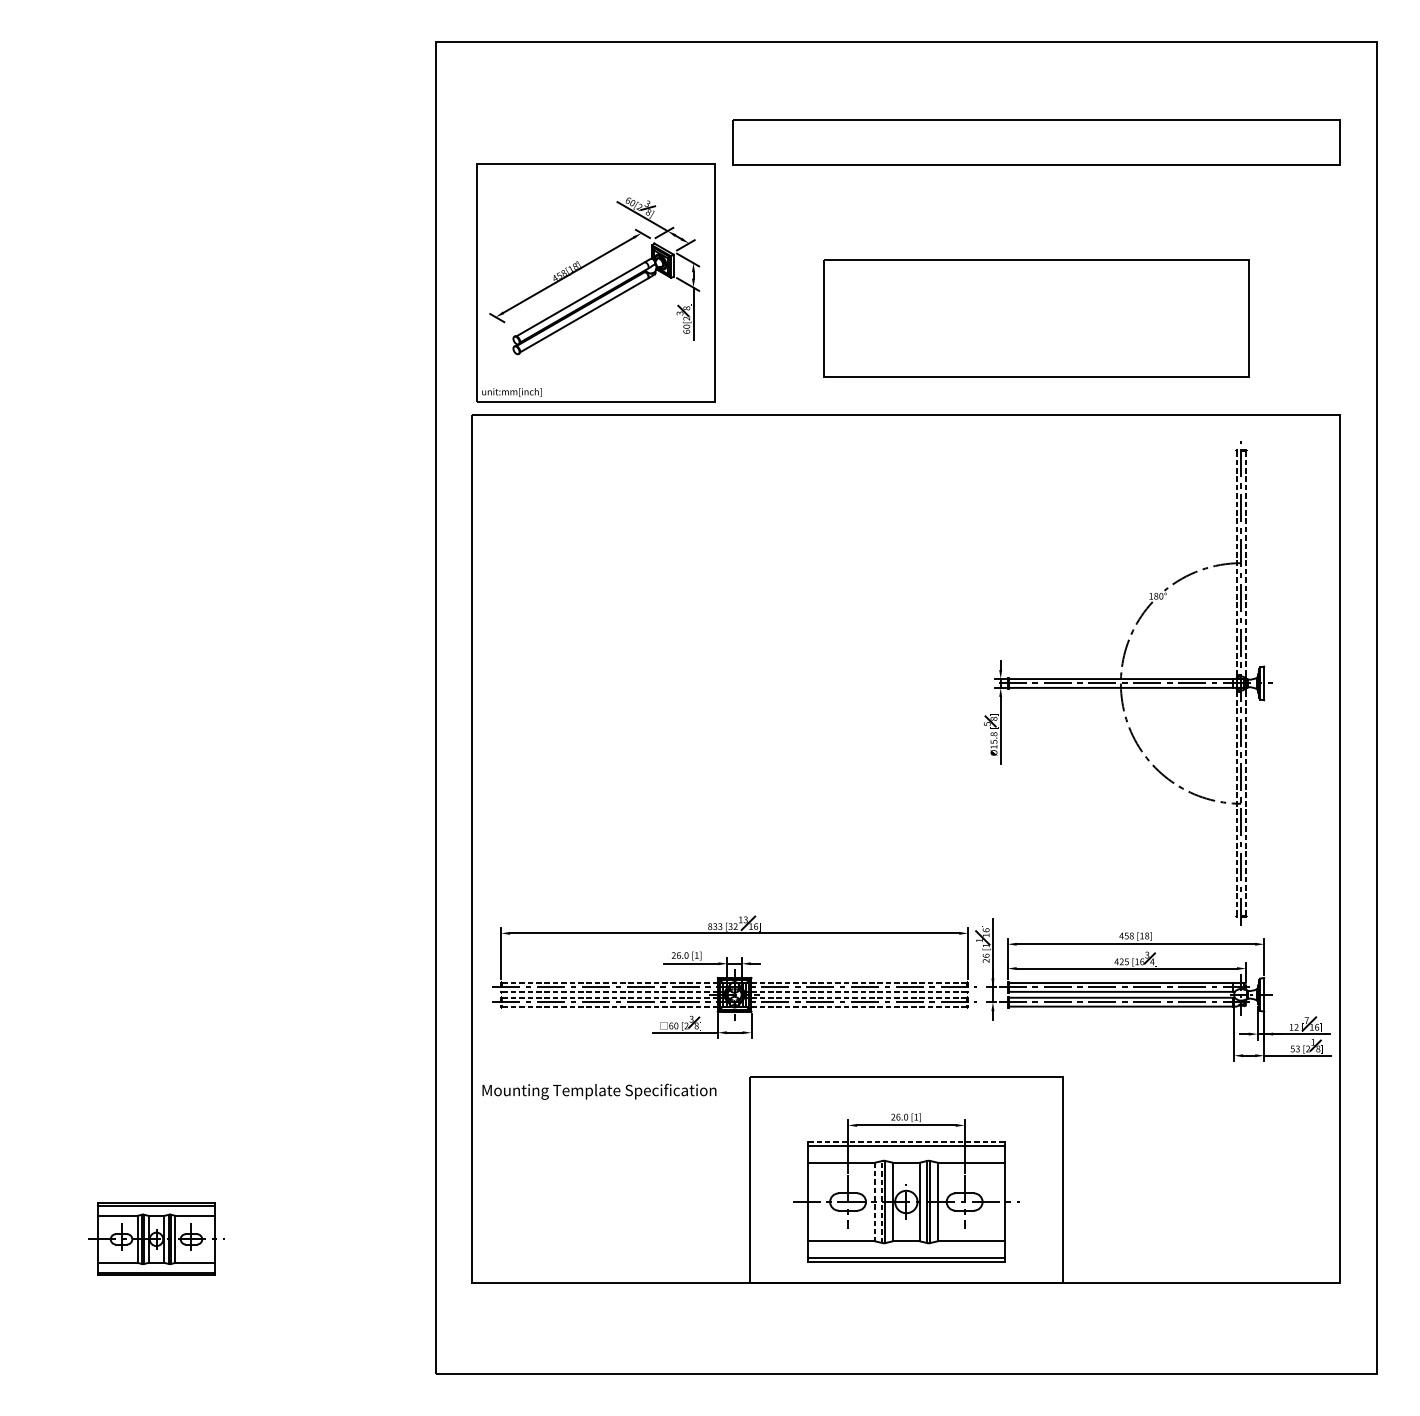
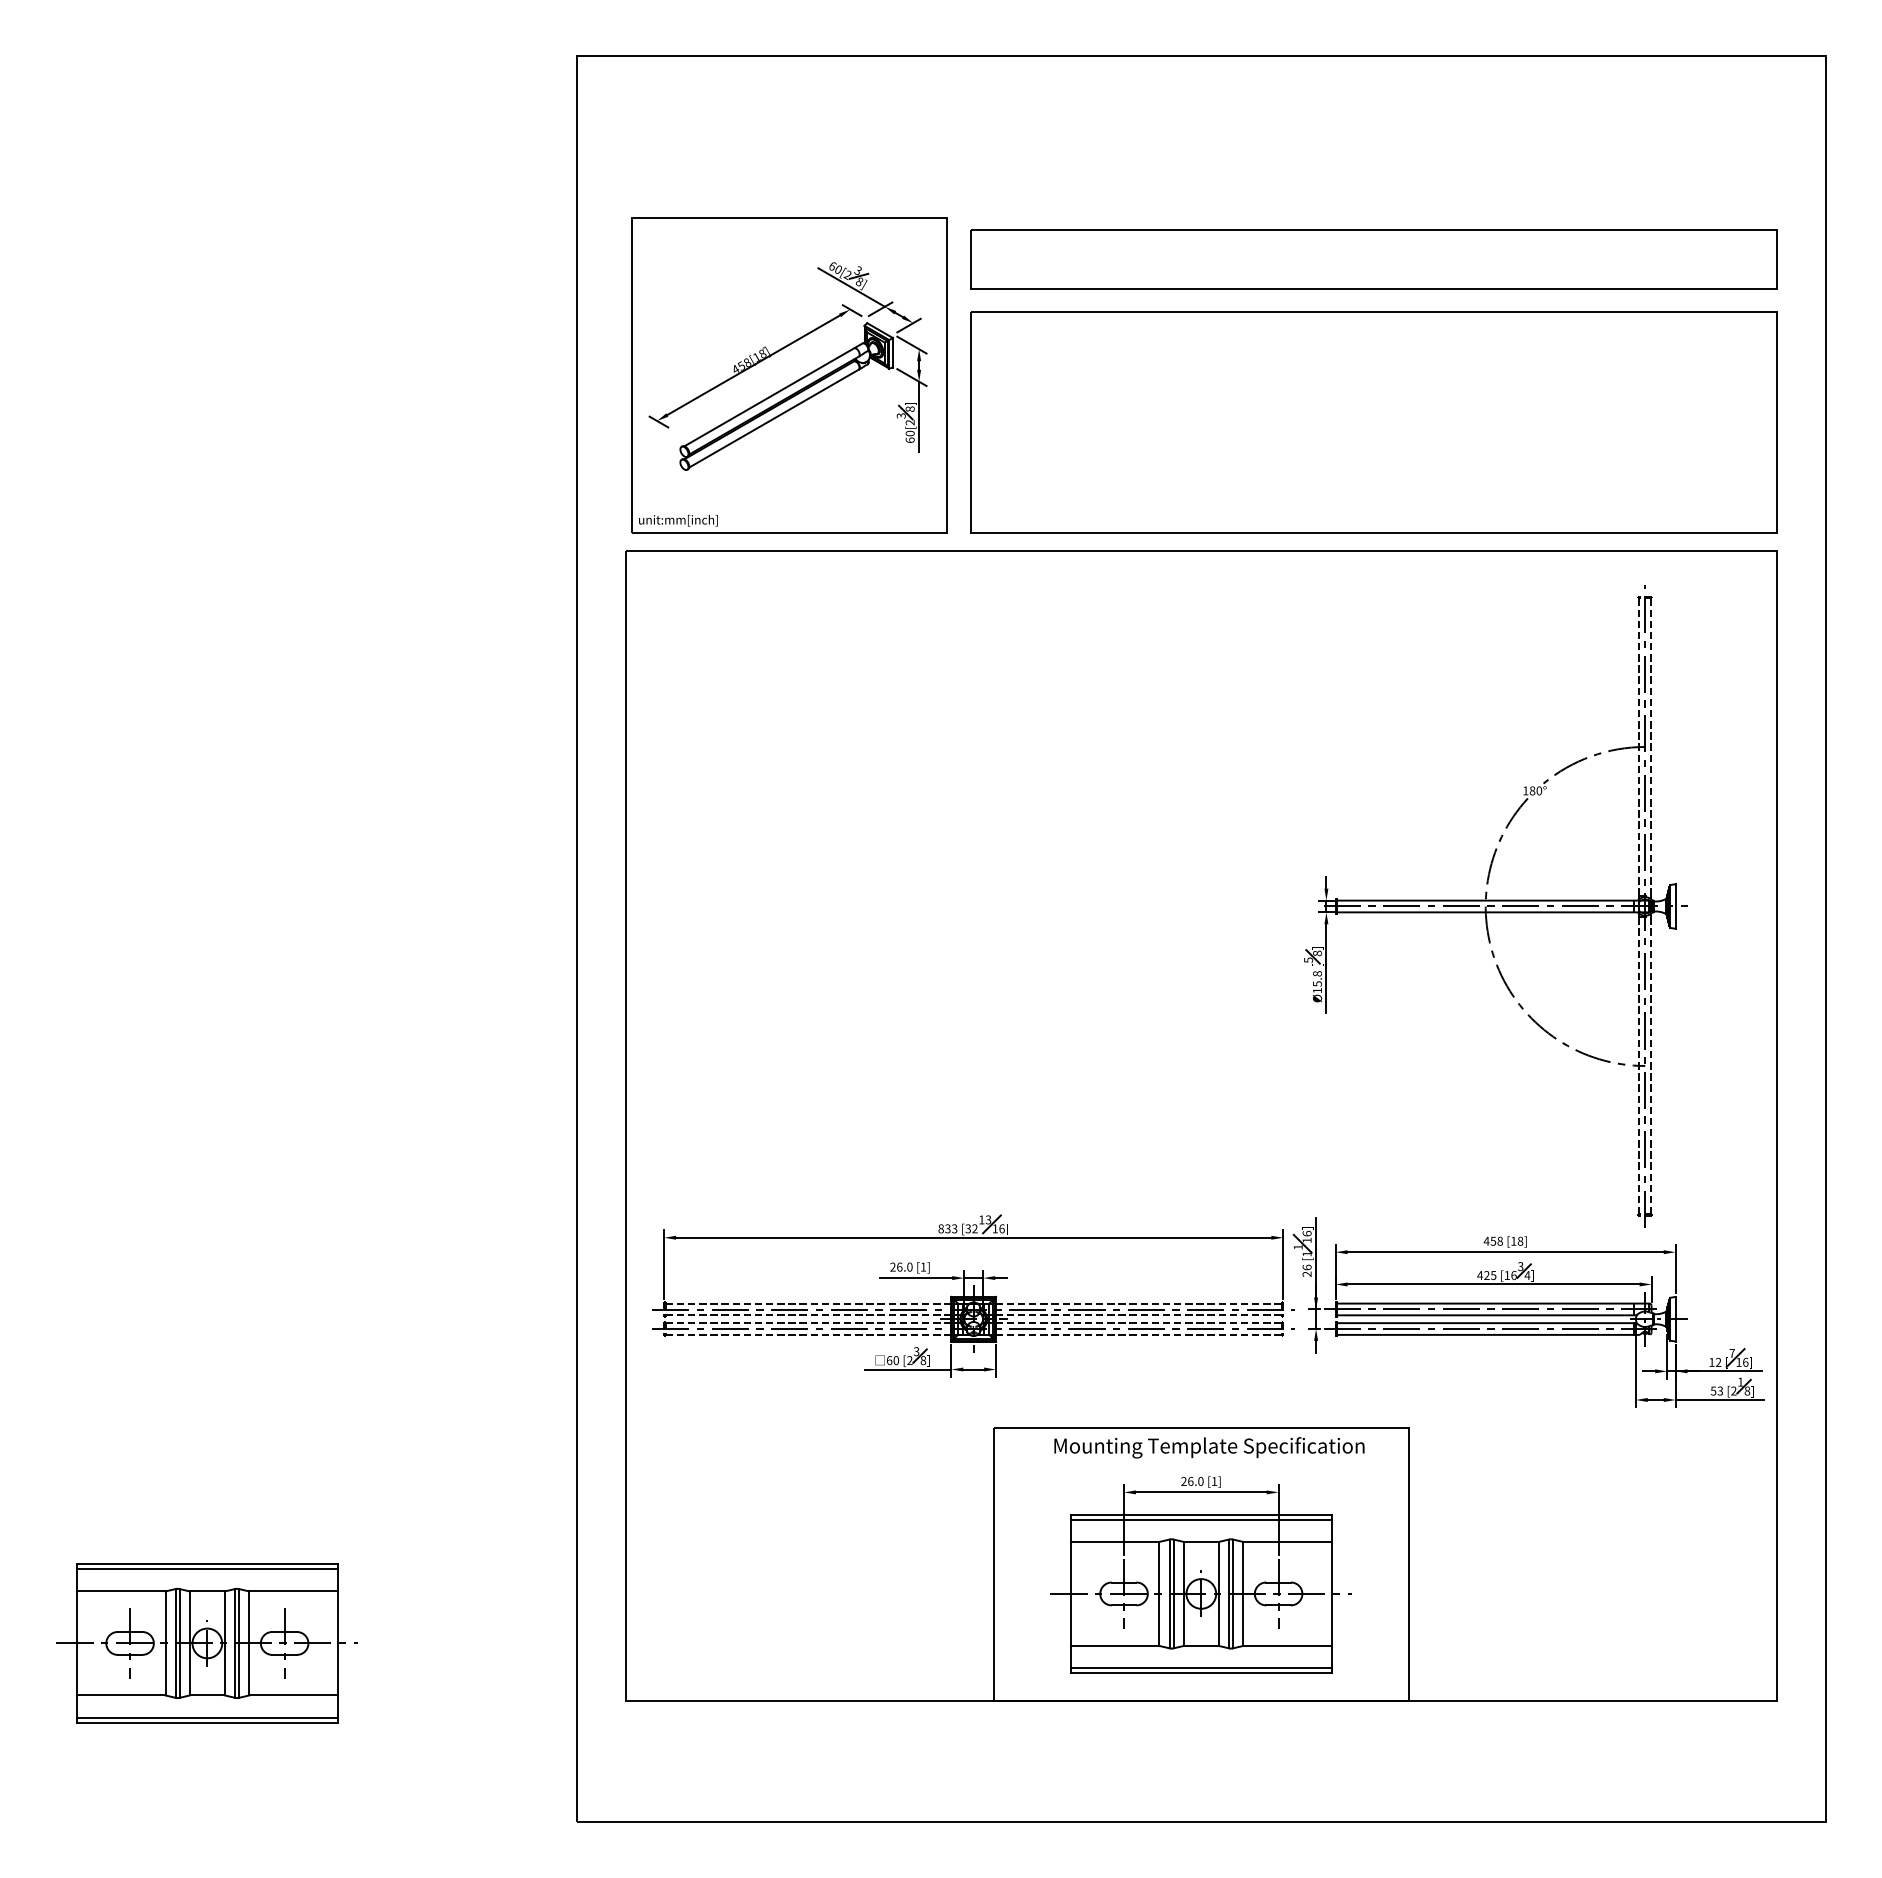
part: (1036, 142) -> (1373, 259), moved
part: (1036, 318) -> (1373, 422), size x1.43
text: (599, 1091) -> (1209, 1447), moved
line: (905, 1142) -> (1200, 1514), dashed -> solid
line: (882, 1201) -> (1169, 1593), dashed -> solid
line: (874, 1202) -> (1159, 1594), dashed -> solid
part: (155, 1239) -> (206, 1643), size x1.67

